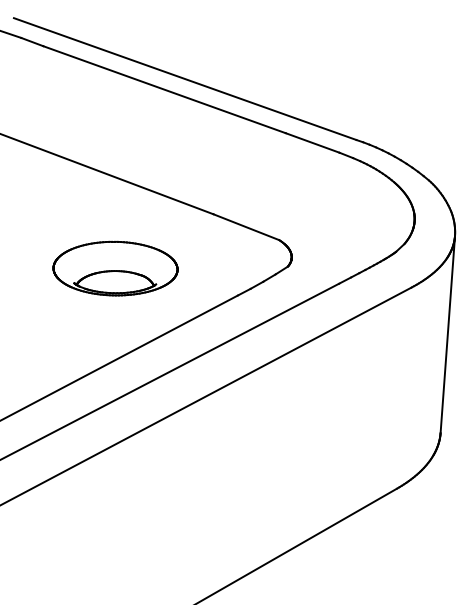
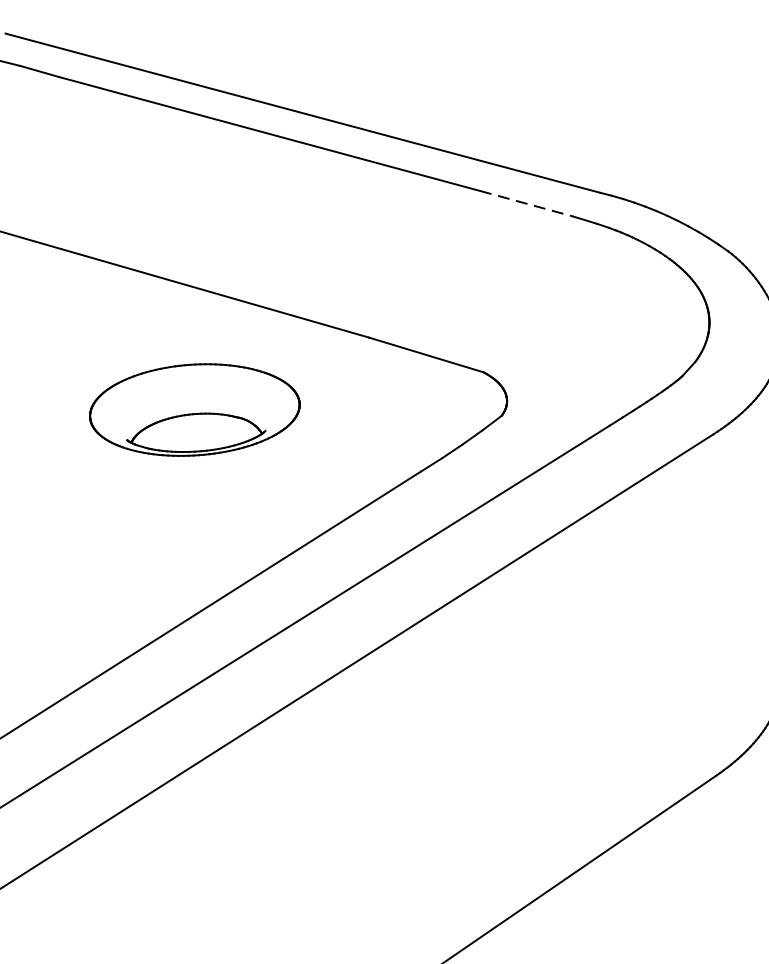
line: (312, 142) -> (526, 202), solid -> dashed
part: (115, 268) -> (194, 409), moved

